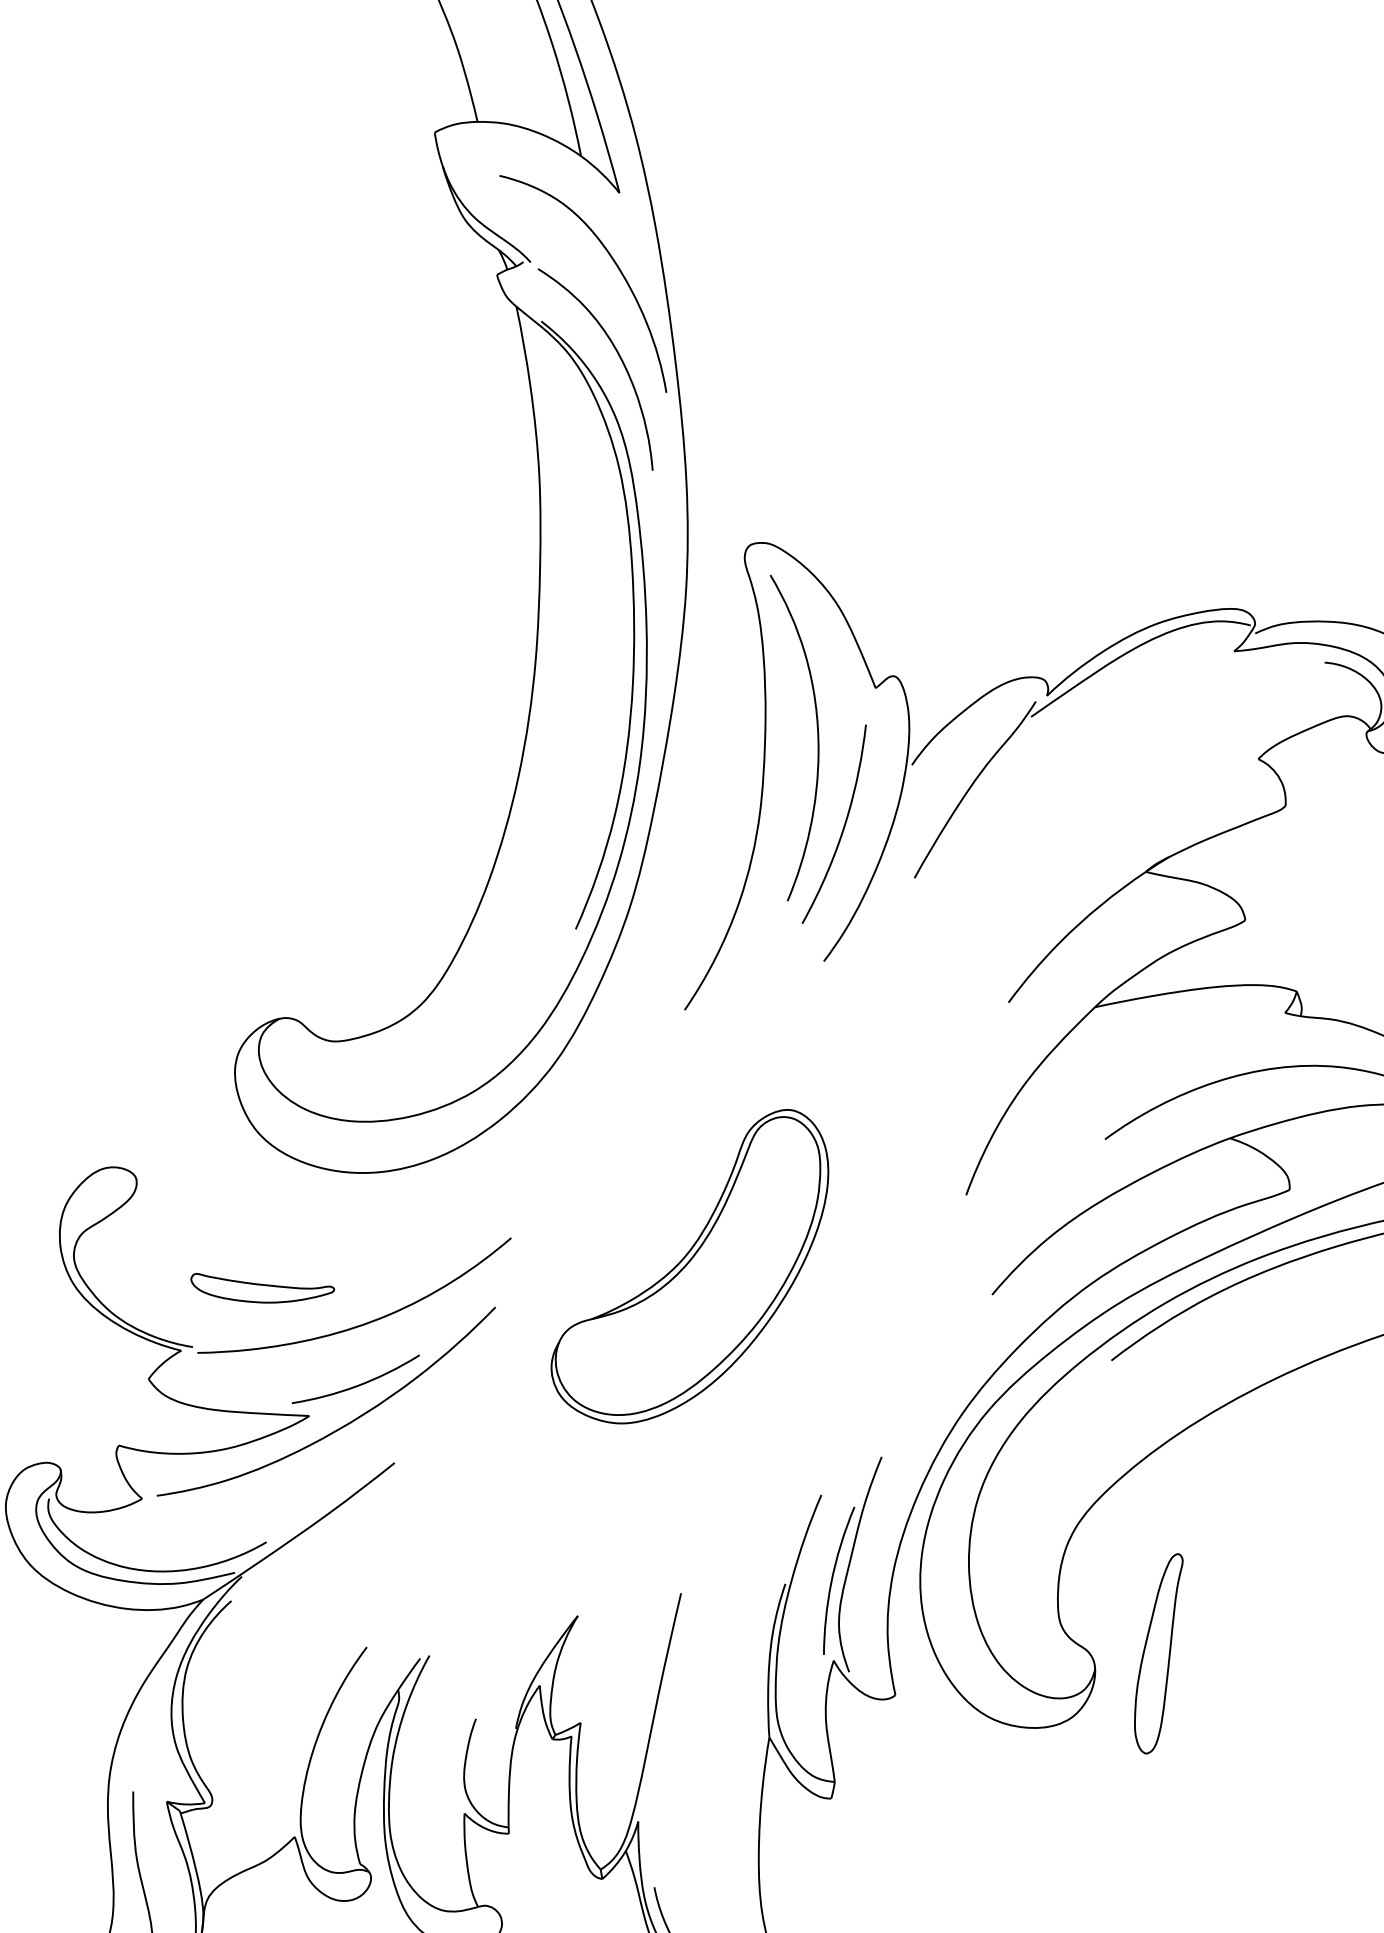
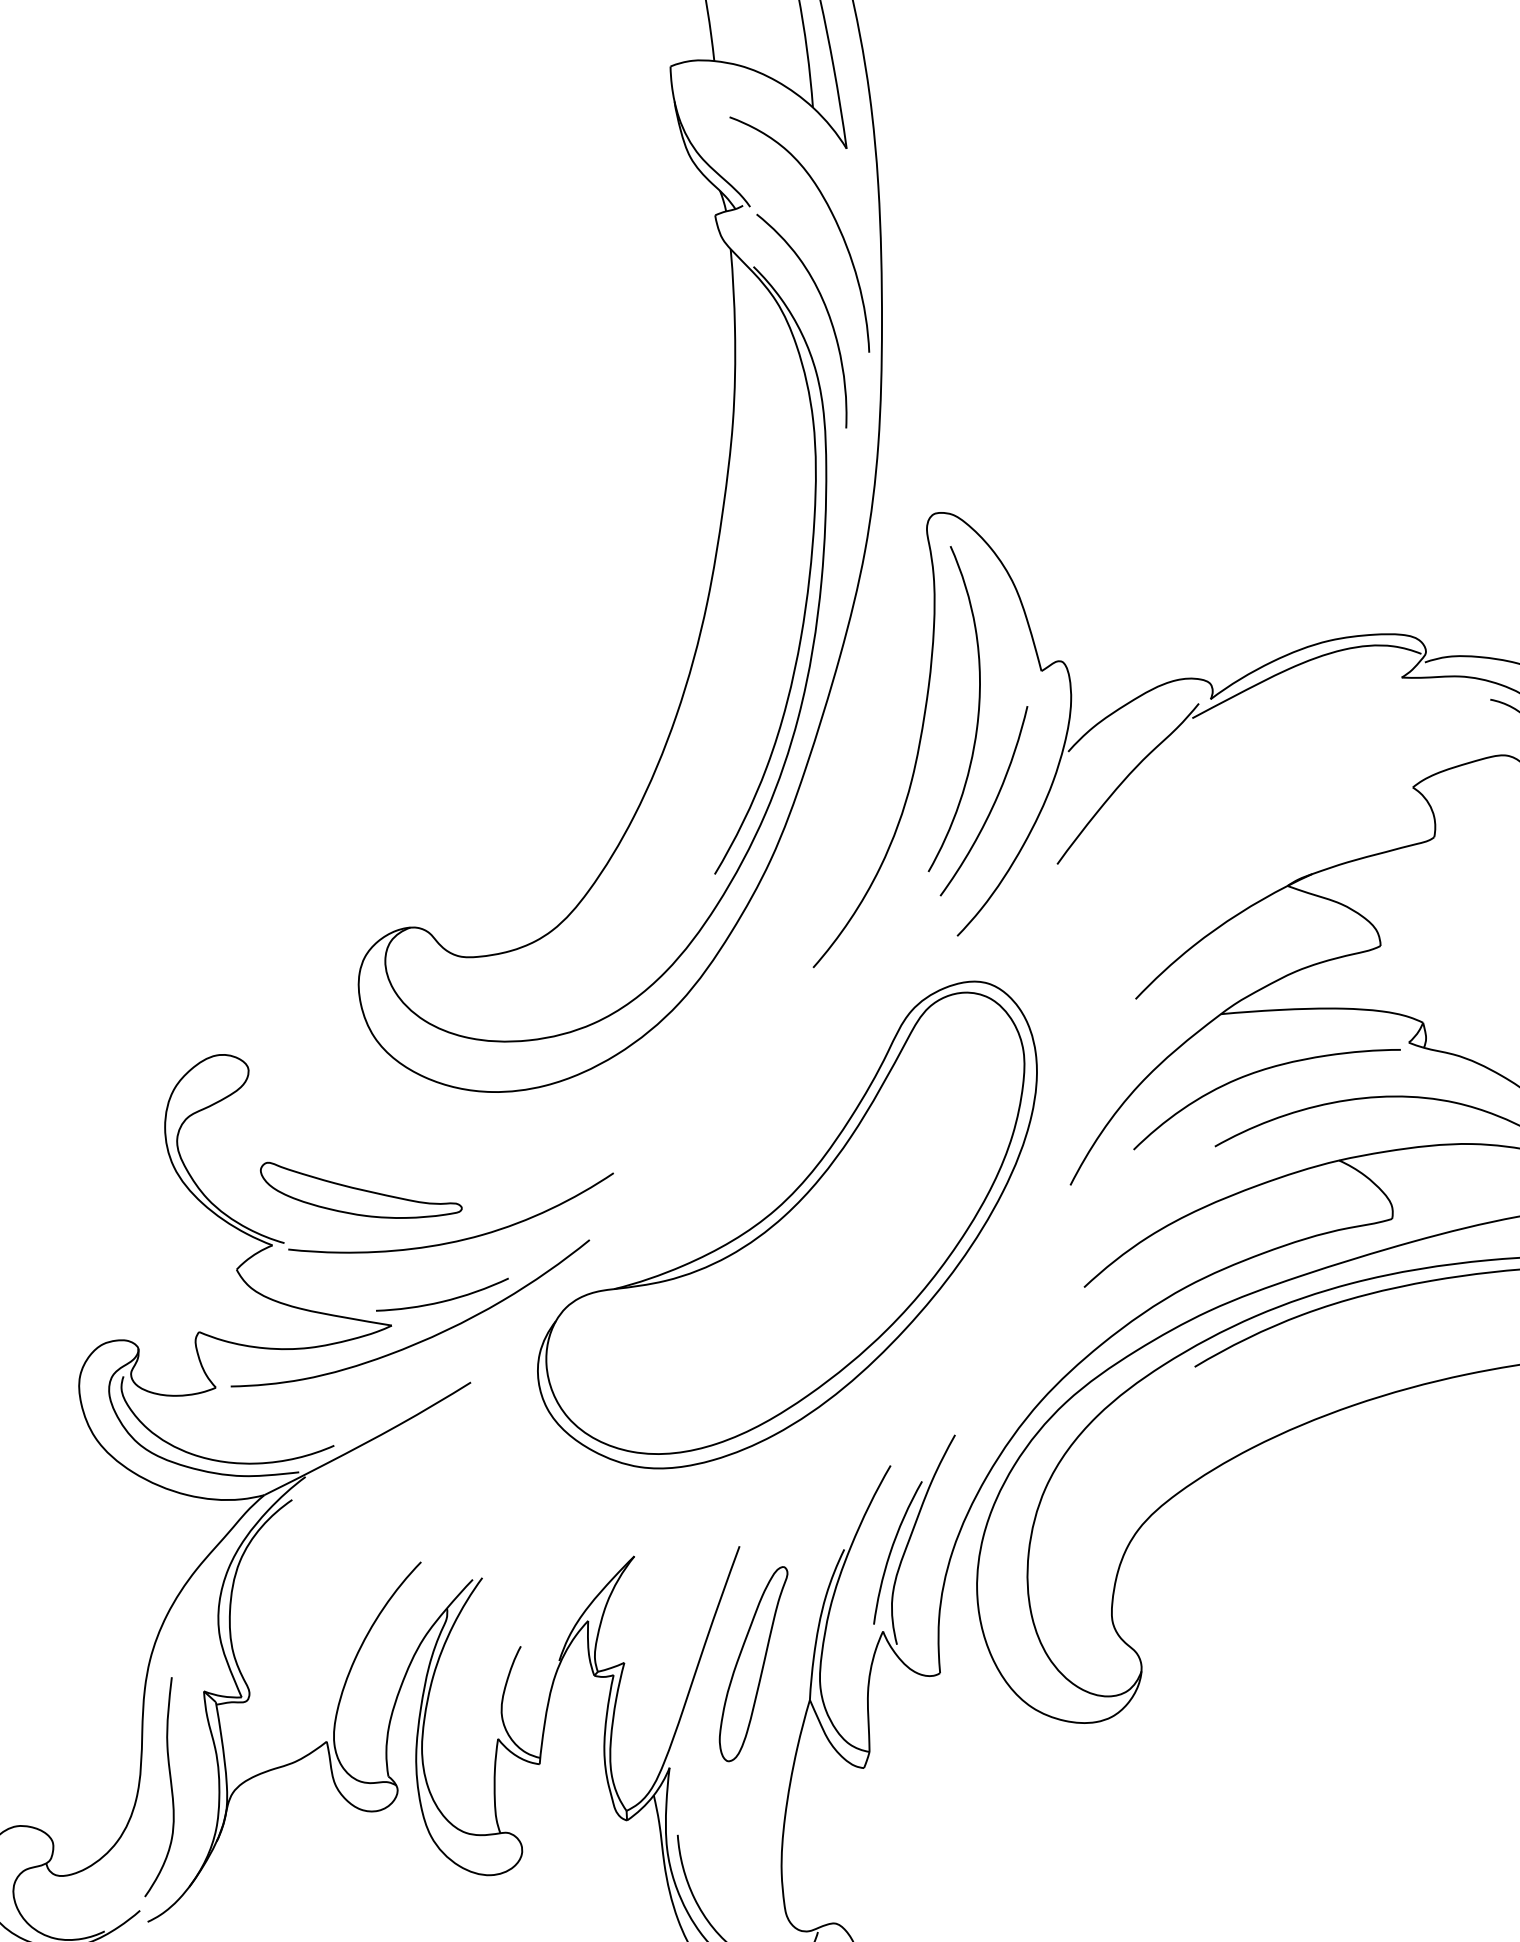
curve: (1139, 1060) -> (1258, 1072), added
part: (690, 1268) -> (787, 1224), size x1.67
part: (262, 1284) -> (361, 1189), size x1.43
part: (1159, 1654) -> (753, 1664), moved

